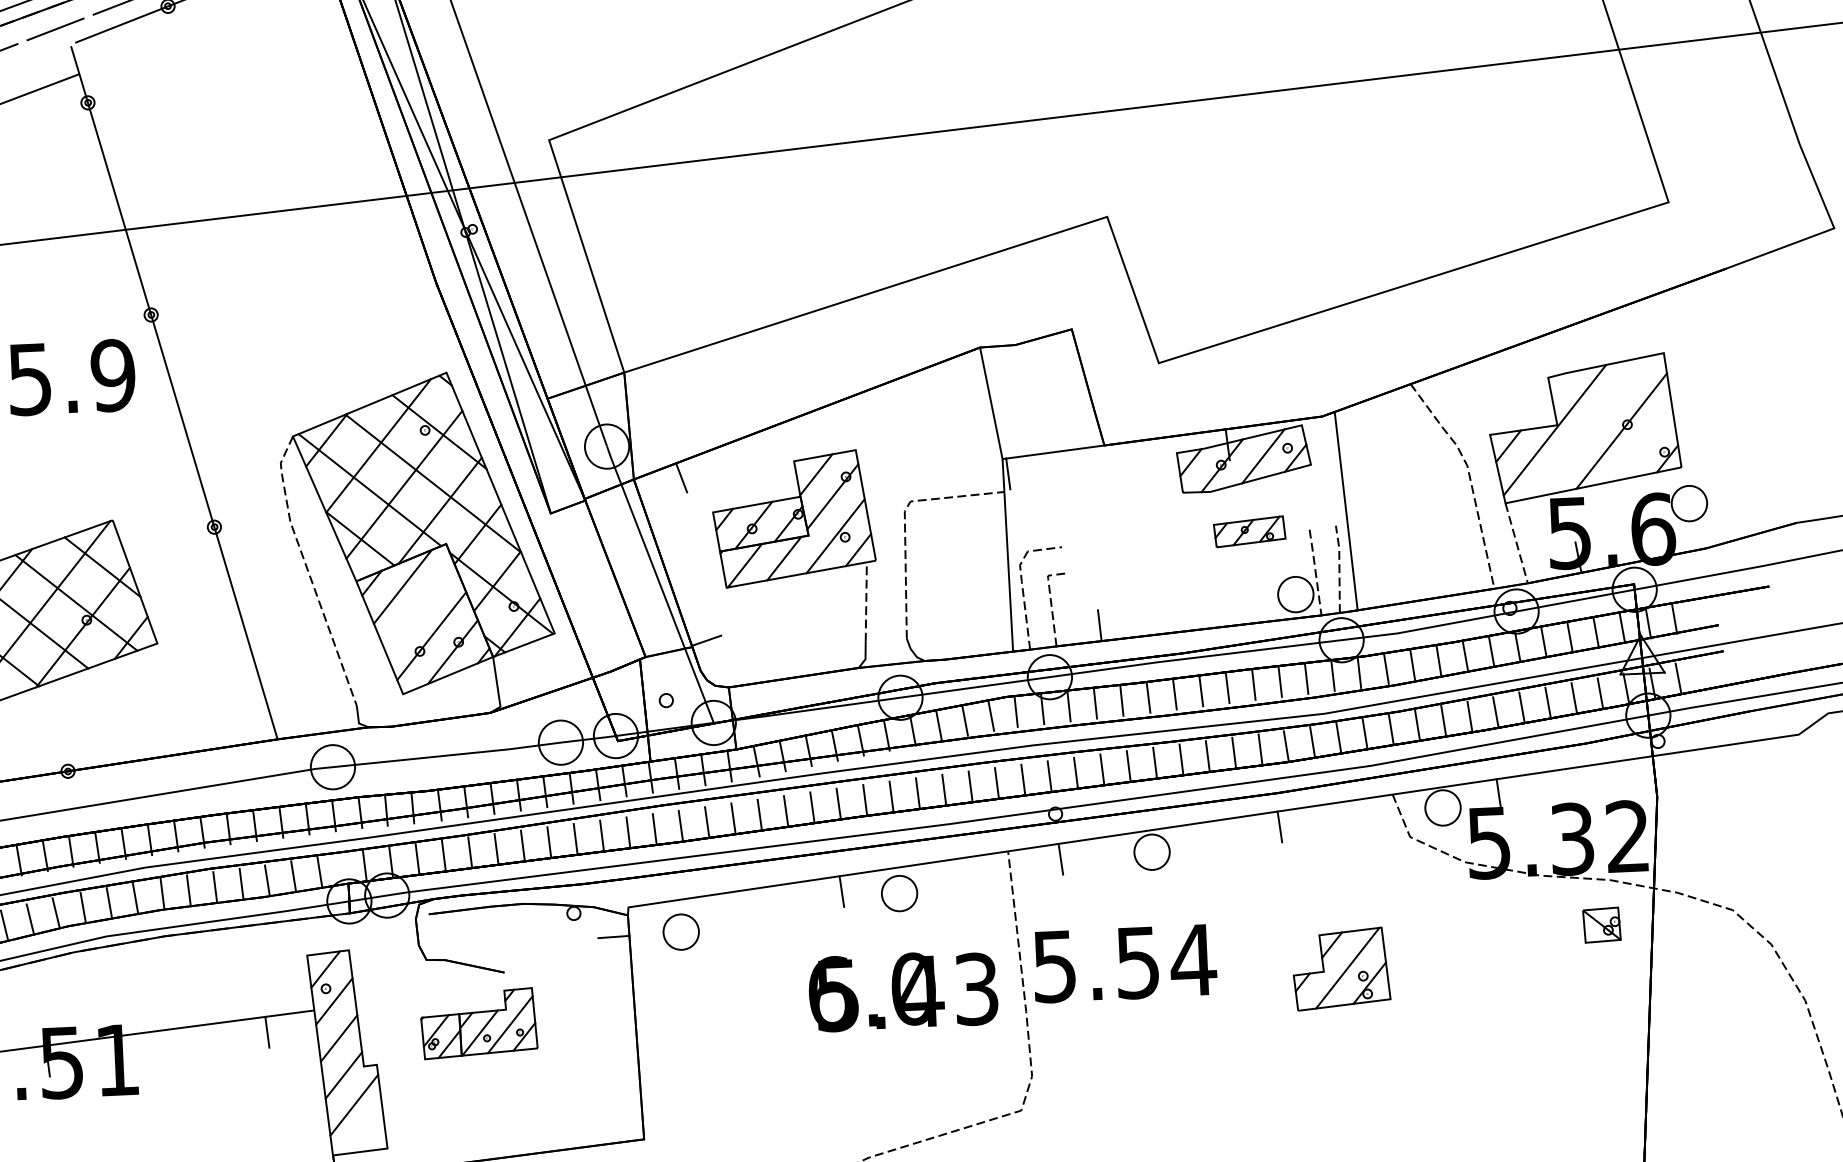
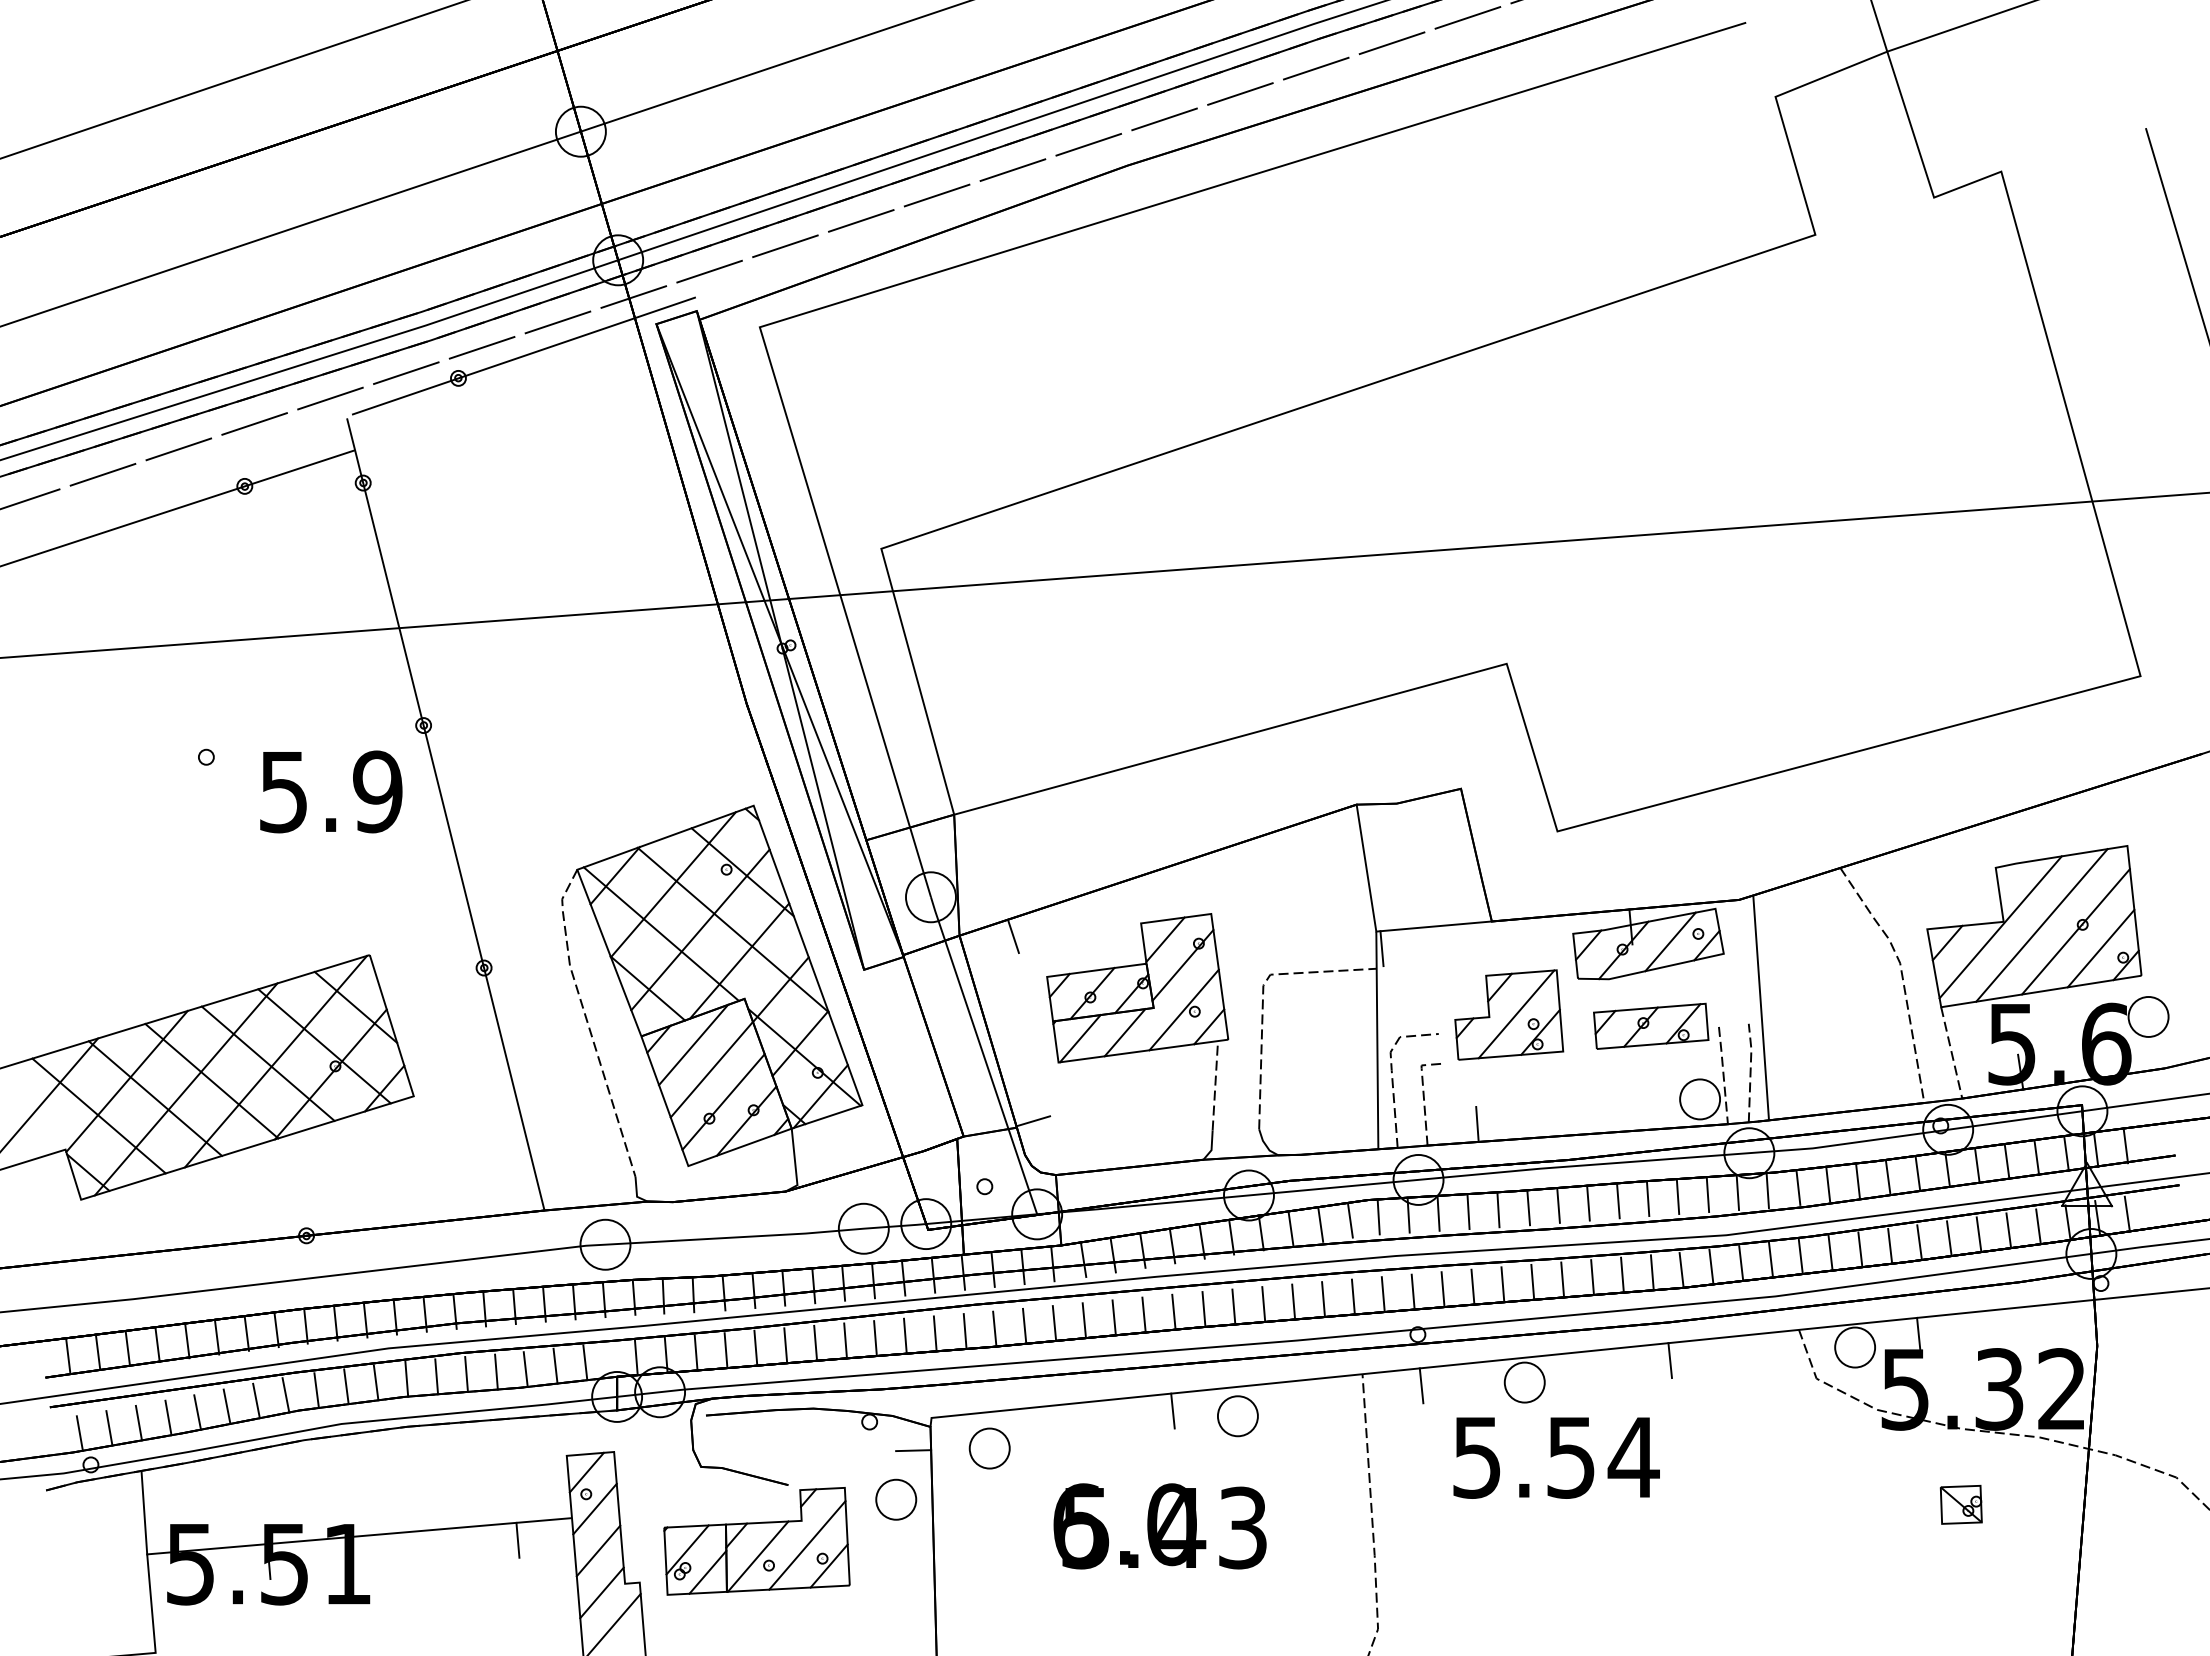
line: (1591, 426) -> (2041, 925), added
line: (1644, 444) -> (2100, 948), added
part: (1249, 531) -> (1651, 1025), size x1.43
line: (419, 607) -> (711, 1069), added
part: (1601, 924) -> (1960, 1504), moved
text: (1124, 963) -> (1556, 1457), moved
part: (1341, 968) -> (1509, 1014), moved
part: (600, 980) -> (896, 1499), added
text: (902, 991) -> (1159, 1526), moved
part: (478, 1023) -> (756, 1541), size x1.43

